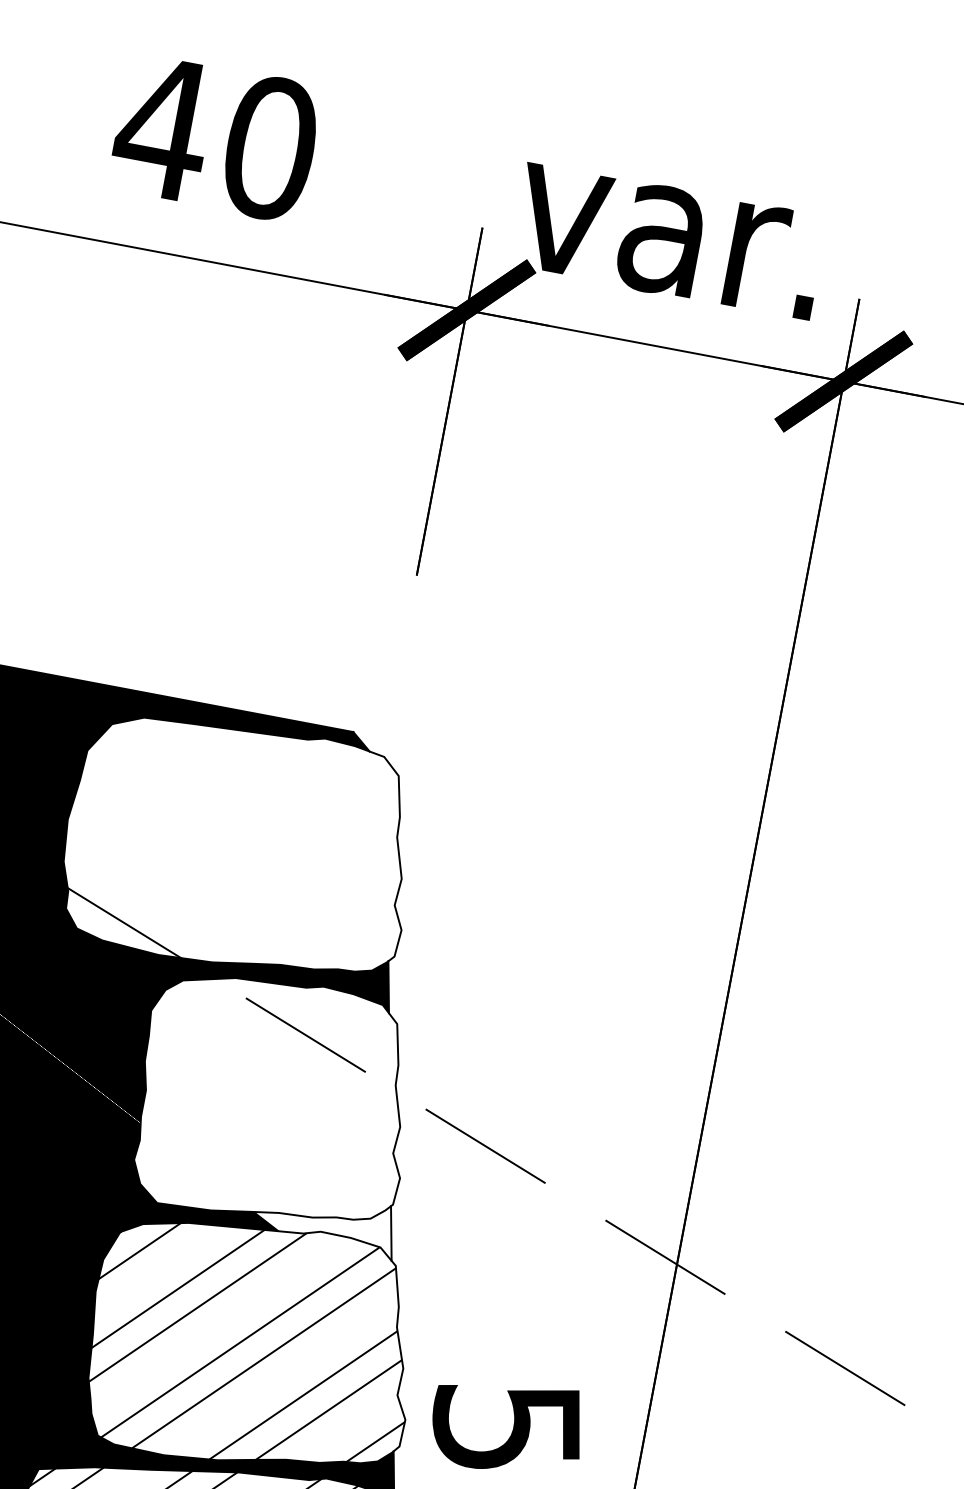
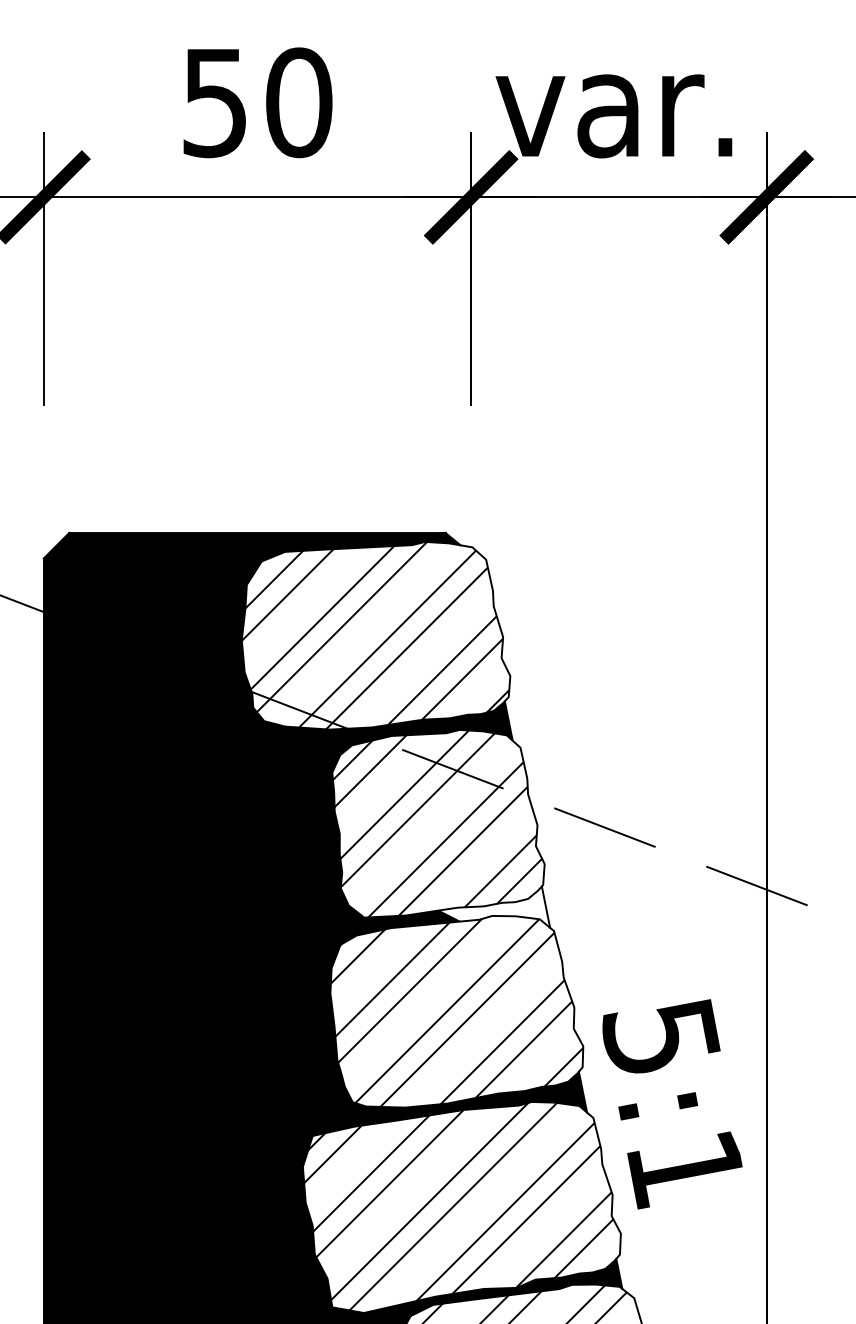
text: (162, 128) -> (214, 103), 40 -> 50
hatch: (239, 845) -> (375, 635), added
hatch: (273, 1100) -> (437, 823), added

